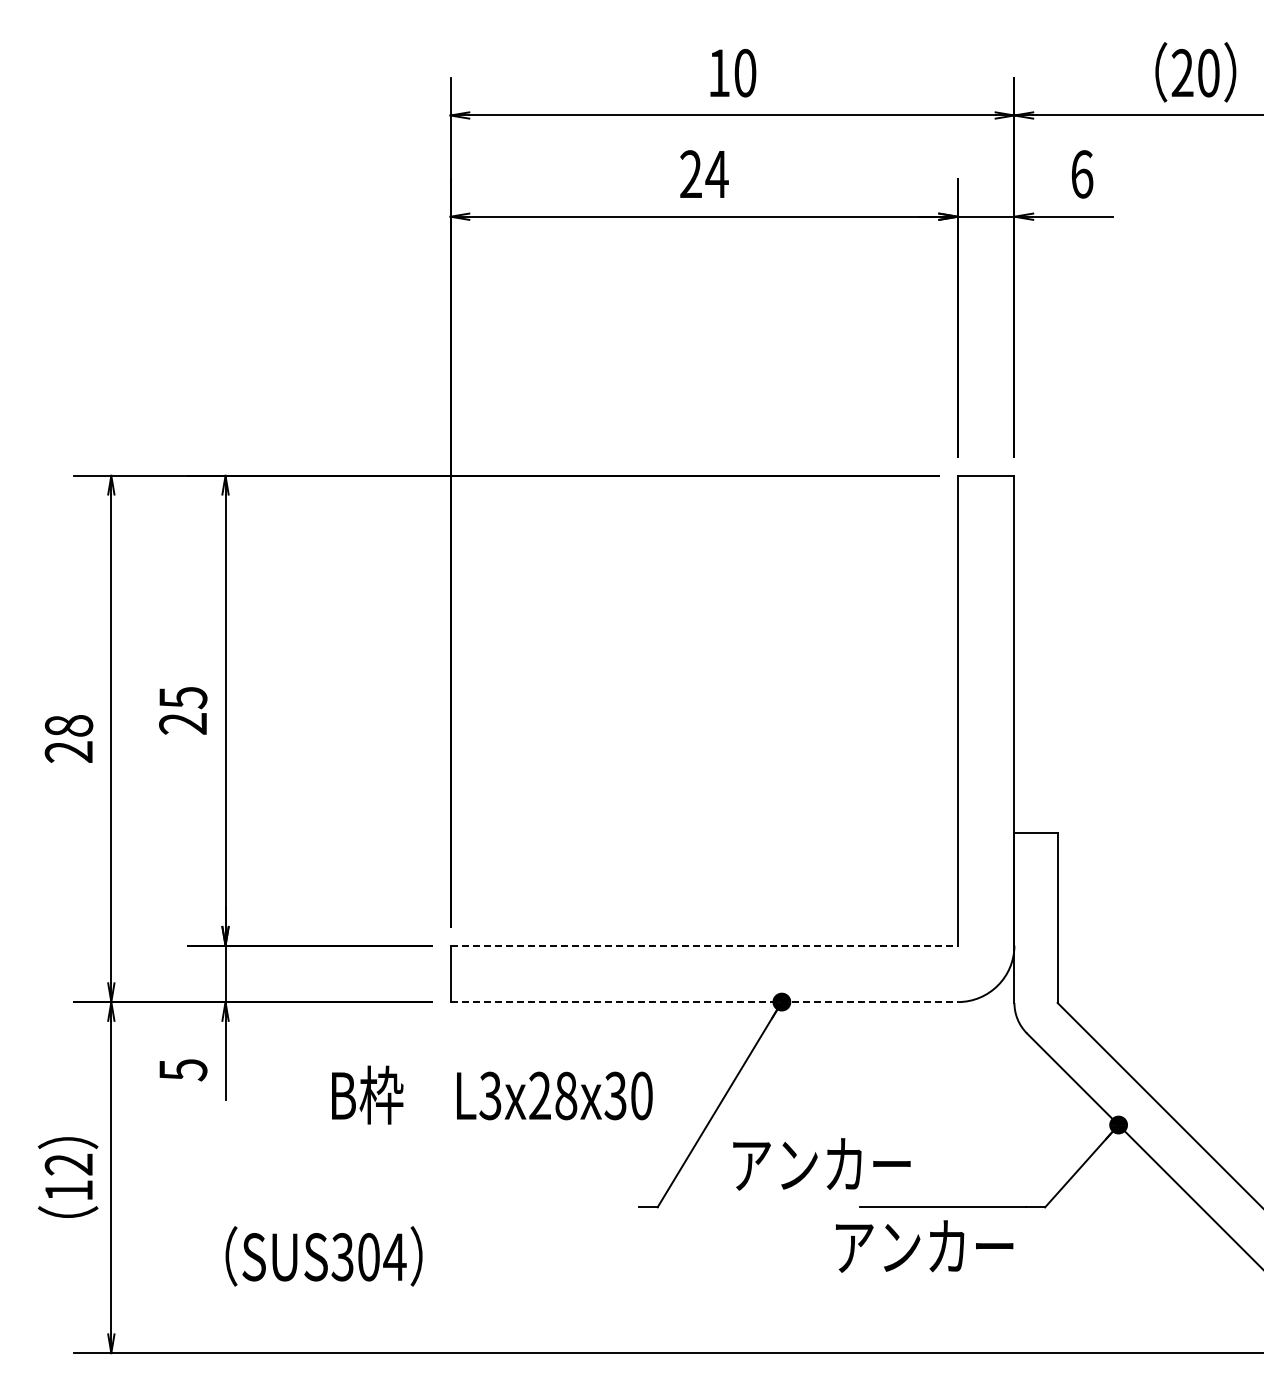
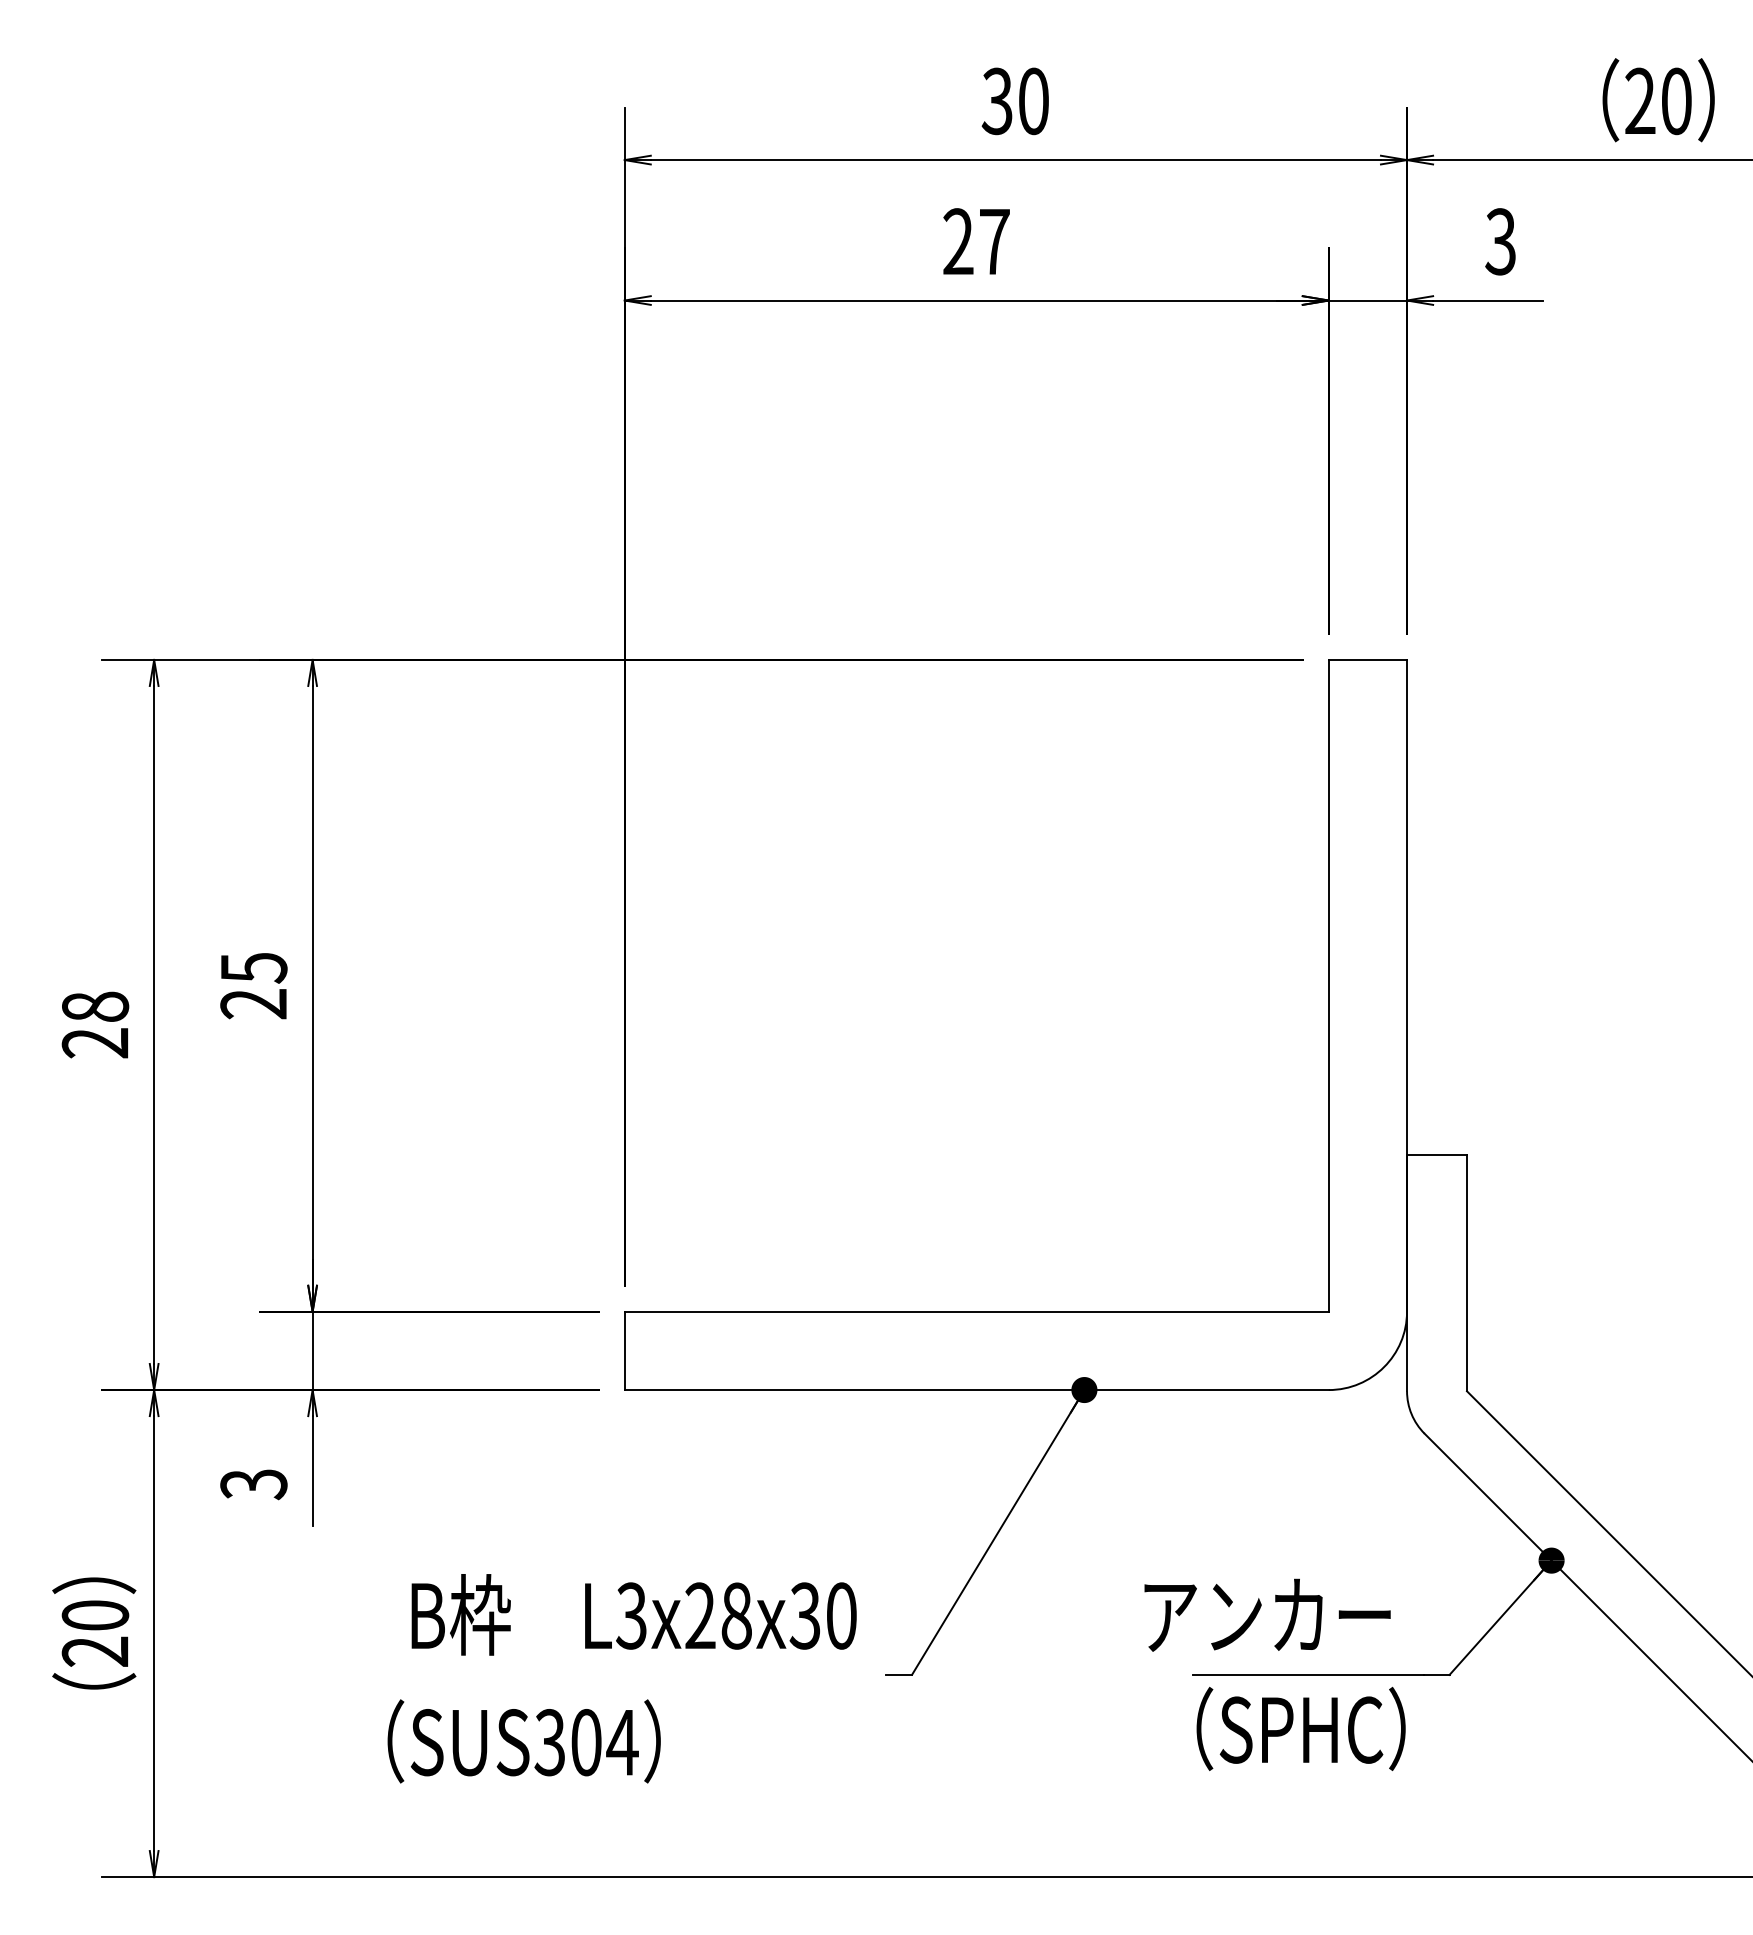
text: (718, 72) -> (996, 100), 10 -> 30
text: (716, 174) -> (993, 241), 24 -> 27
text: (1081, 174) -> (1500, 241), 6 -> 3
line: (704, 945) -> (977, 1311), dashed -> solid
line: (704, 1002) -> (977, 1390), dashed -> solid
text: (182, 1070) -> (252, 1484), 5 -> 3
text: (492, 1094) -> (634, 1613), moved
text: (821, 1164) -> (1267, 1615), moved
text: (68, 1177) -> (94, 1633), 12 -> 20
text: (924, 1246) -> (1282, 1729), アンカー -> （SPHC）
text: (323, 1256) -> (523, 1741), moved

